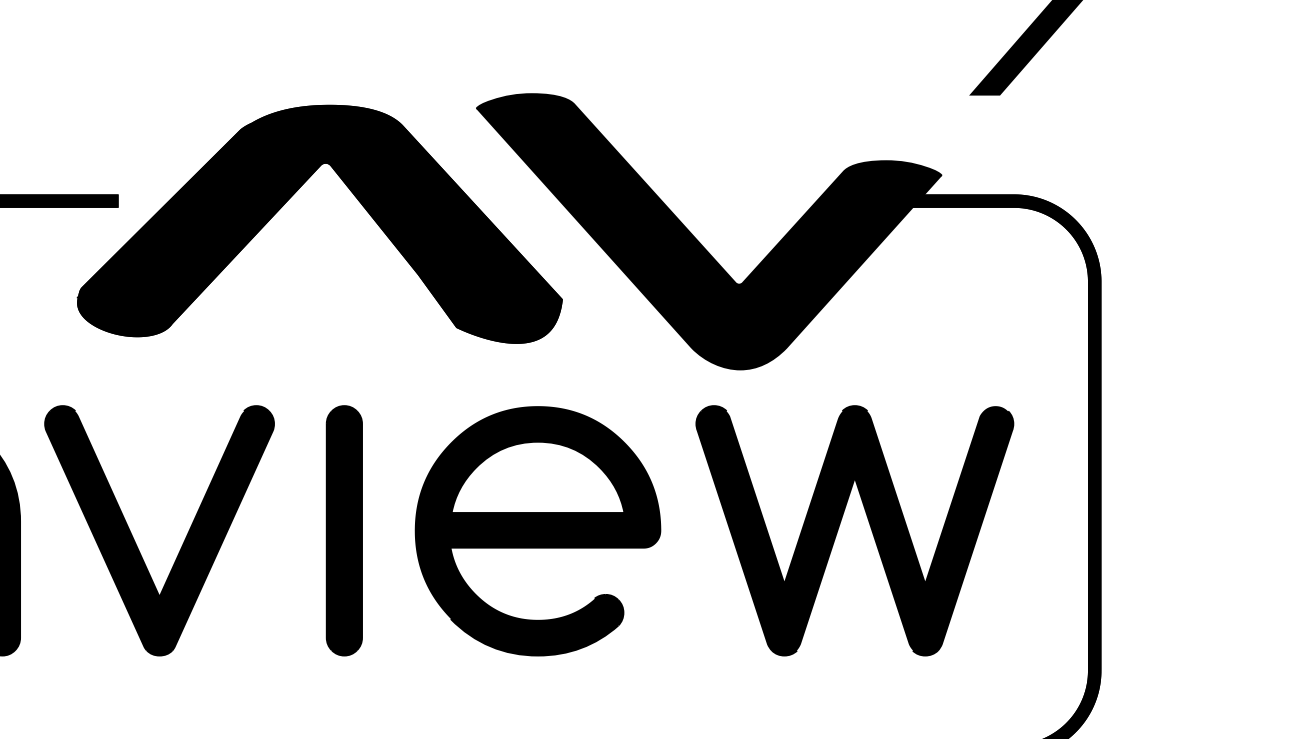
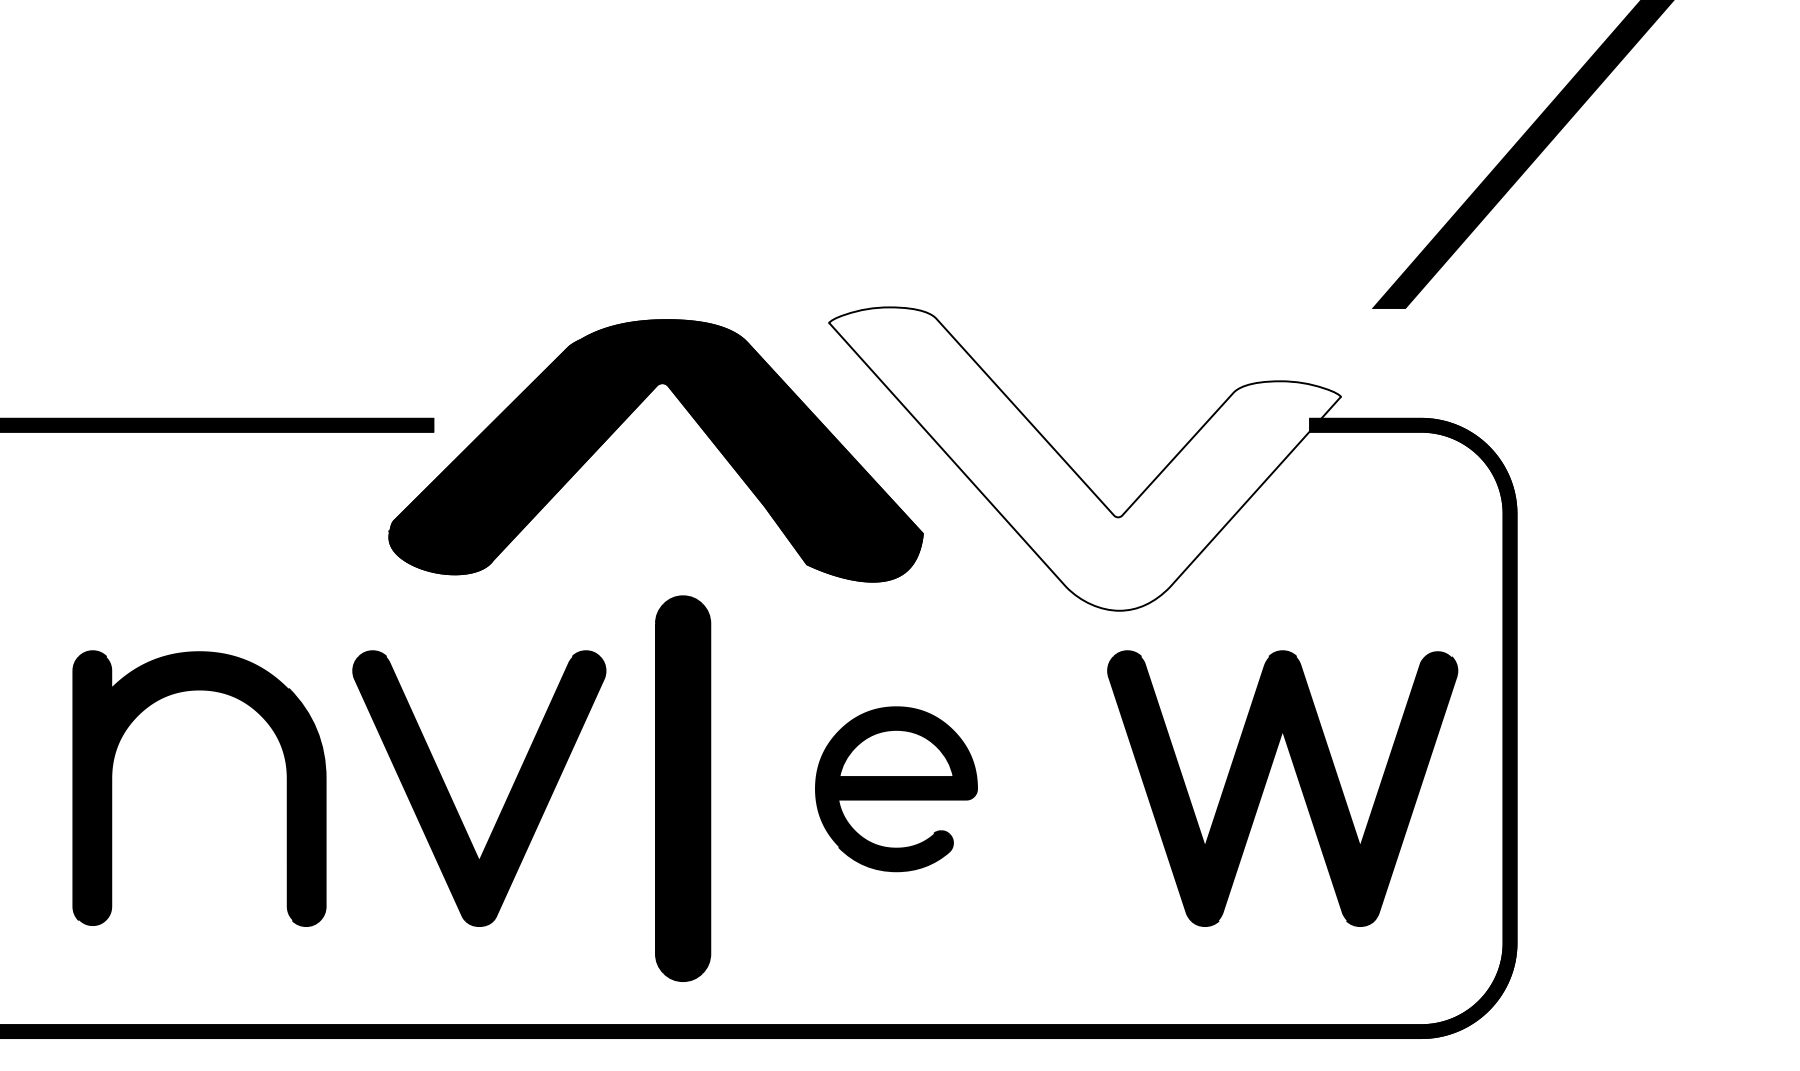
fill: (708, 231) -> (1084, 458), removed
part: (840, 525) -> (1266, 782), moved
part: (343, 530) -> (682, 788), size x1.4
part: (538, 530) -> (896, 788), size x0.6

